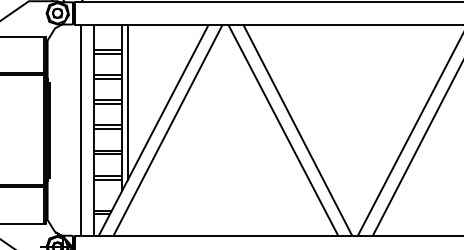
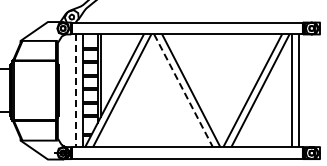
line: (80, 131) -> (75, 91), solid -> dashed
line: (283, 131) -> (183, 91), solid -> dashed

